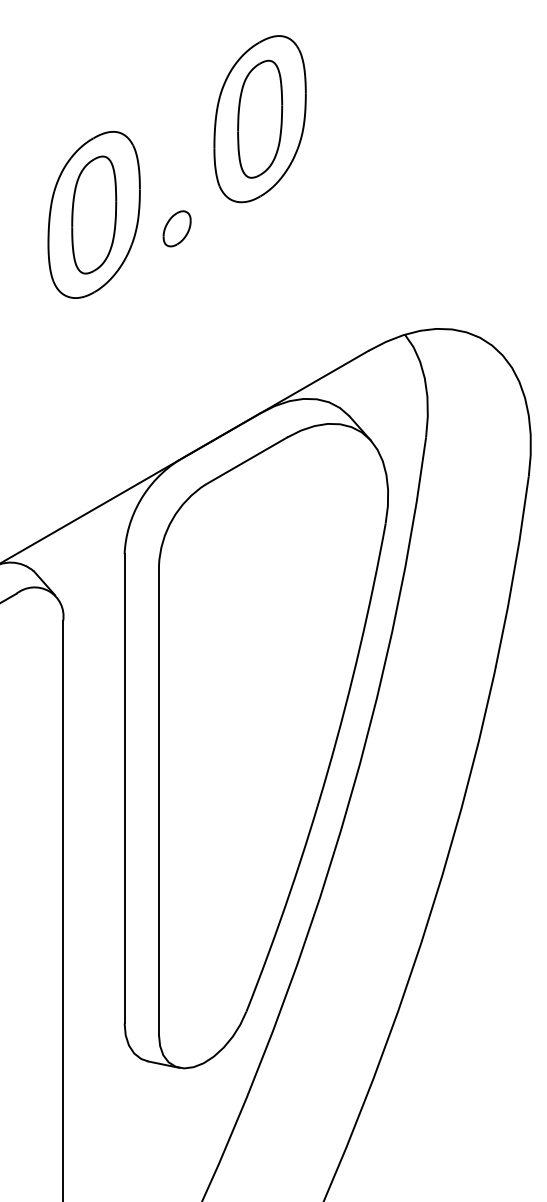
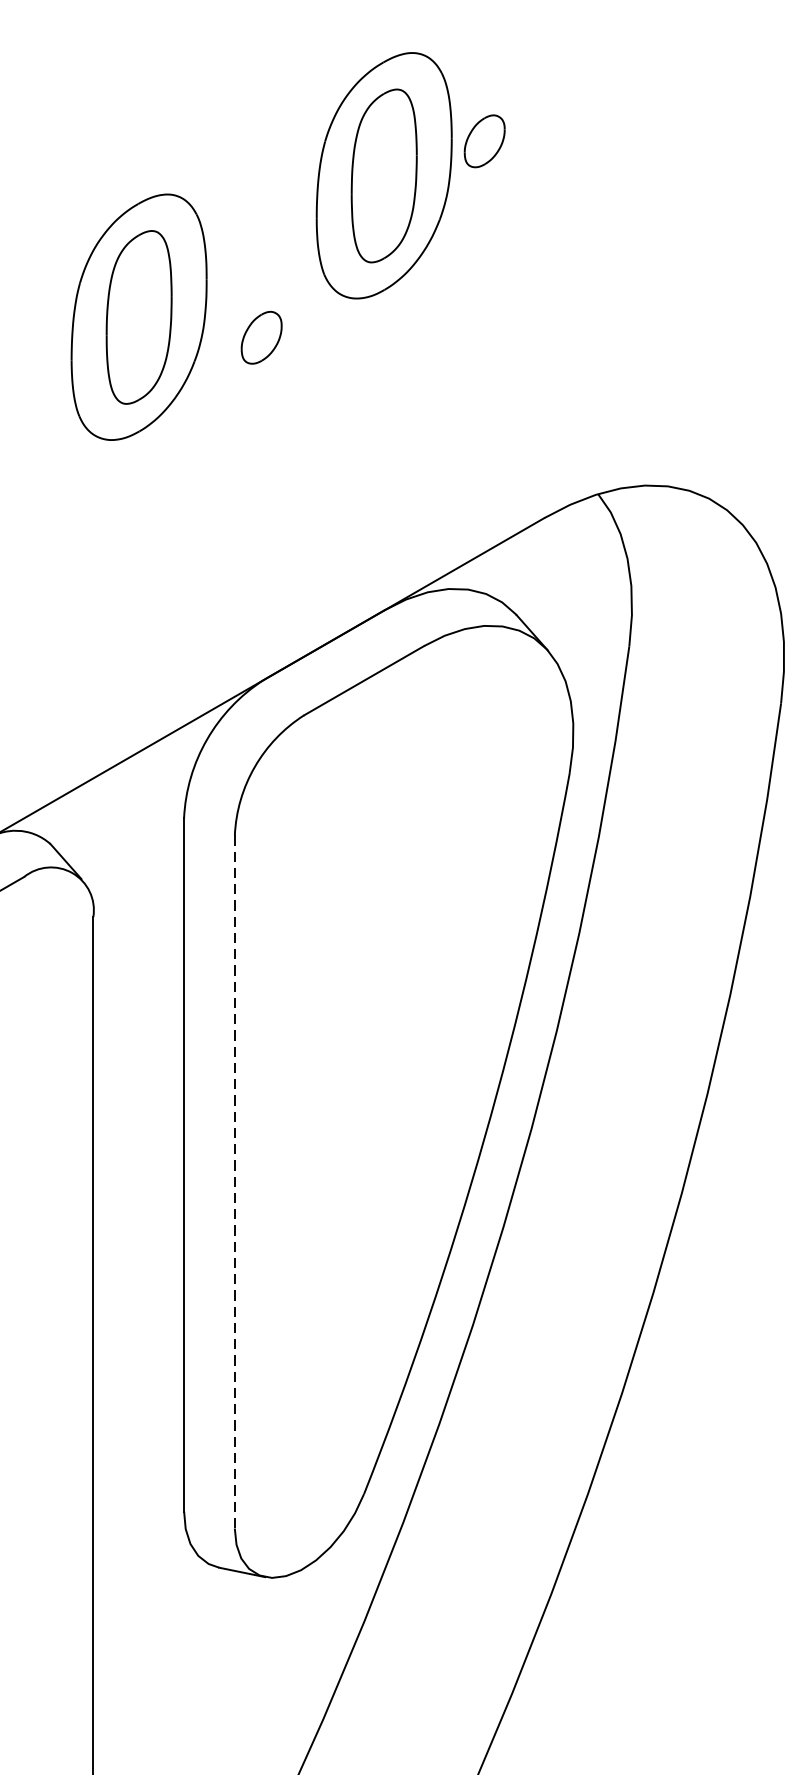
part: (327, 95) -> (483, 140), added
line: (158, 800) -> (234, 1182), solid -> dashed

